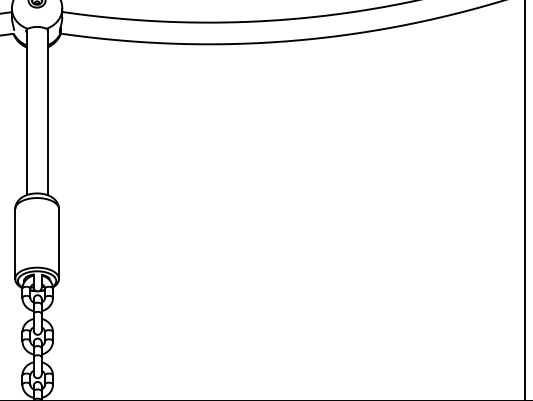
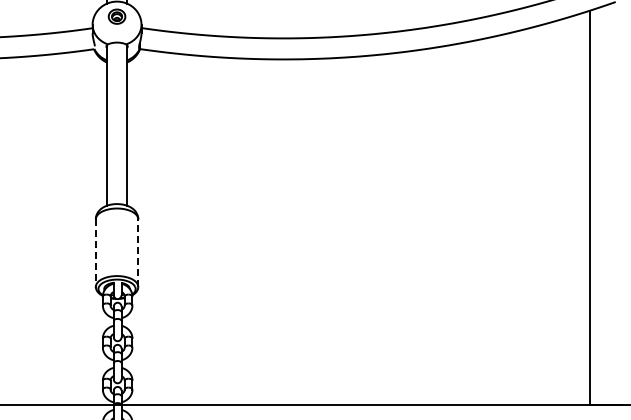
line: (14, 244) -> (95, 253), solid -> dashed
line: (59, 244) -> (138, 253), solid -> dashed

